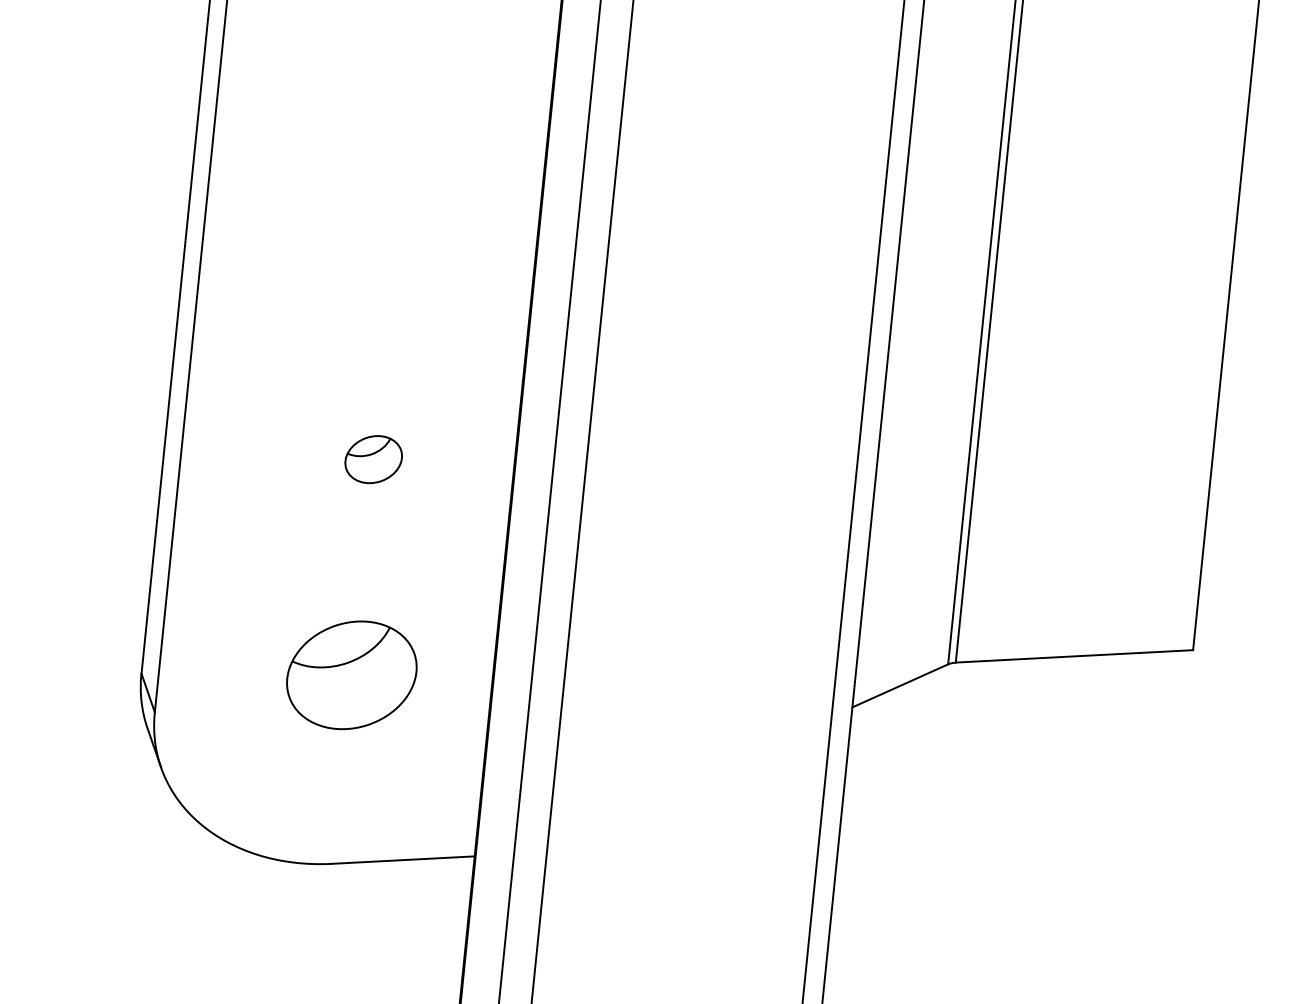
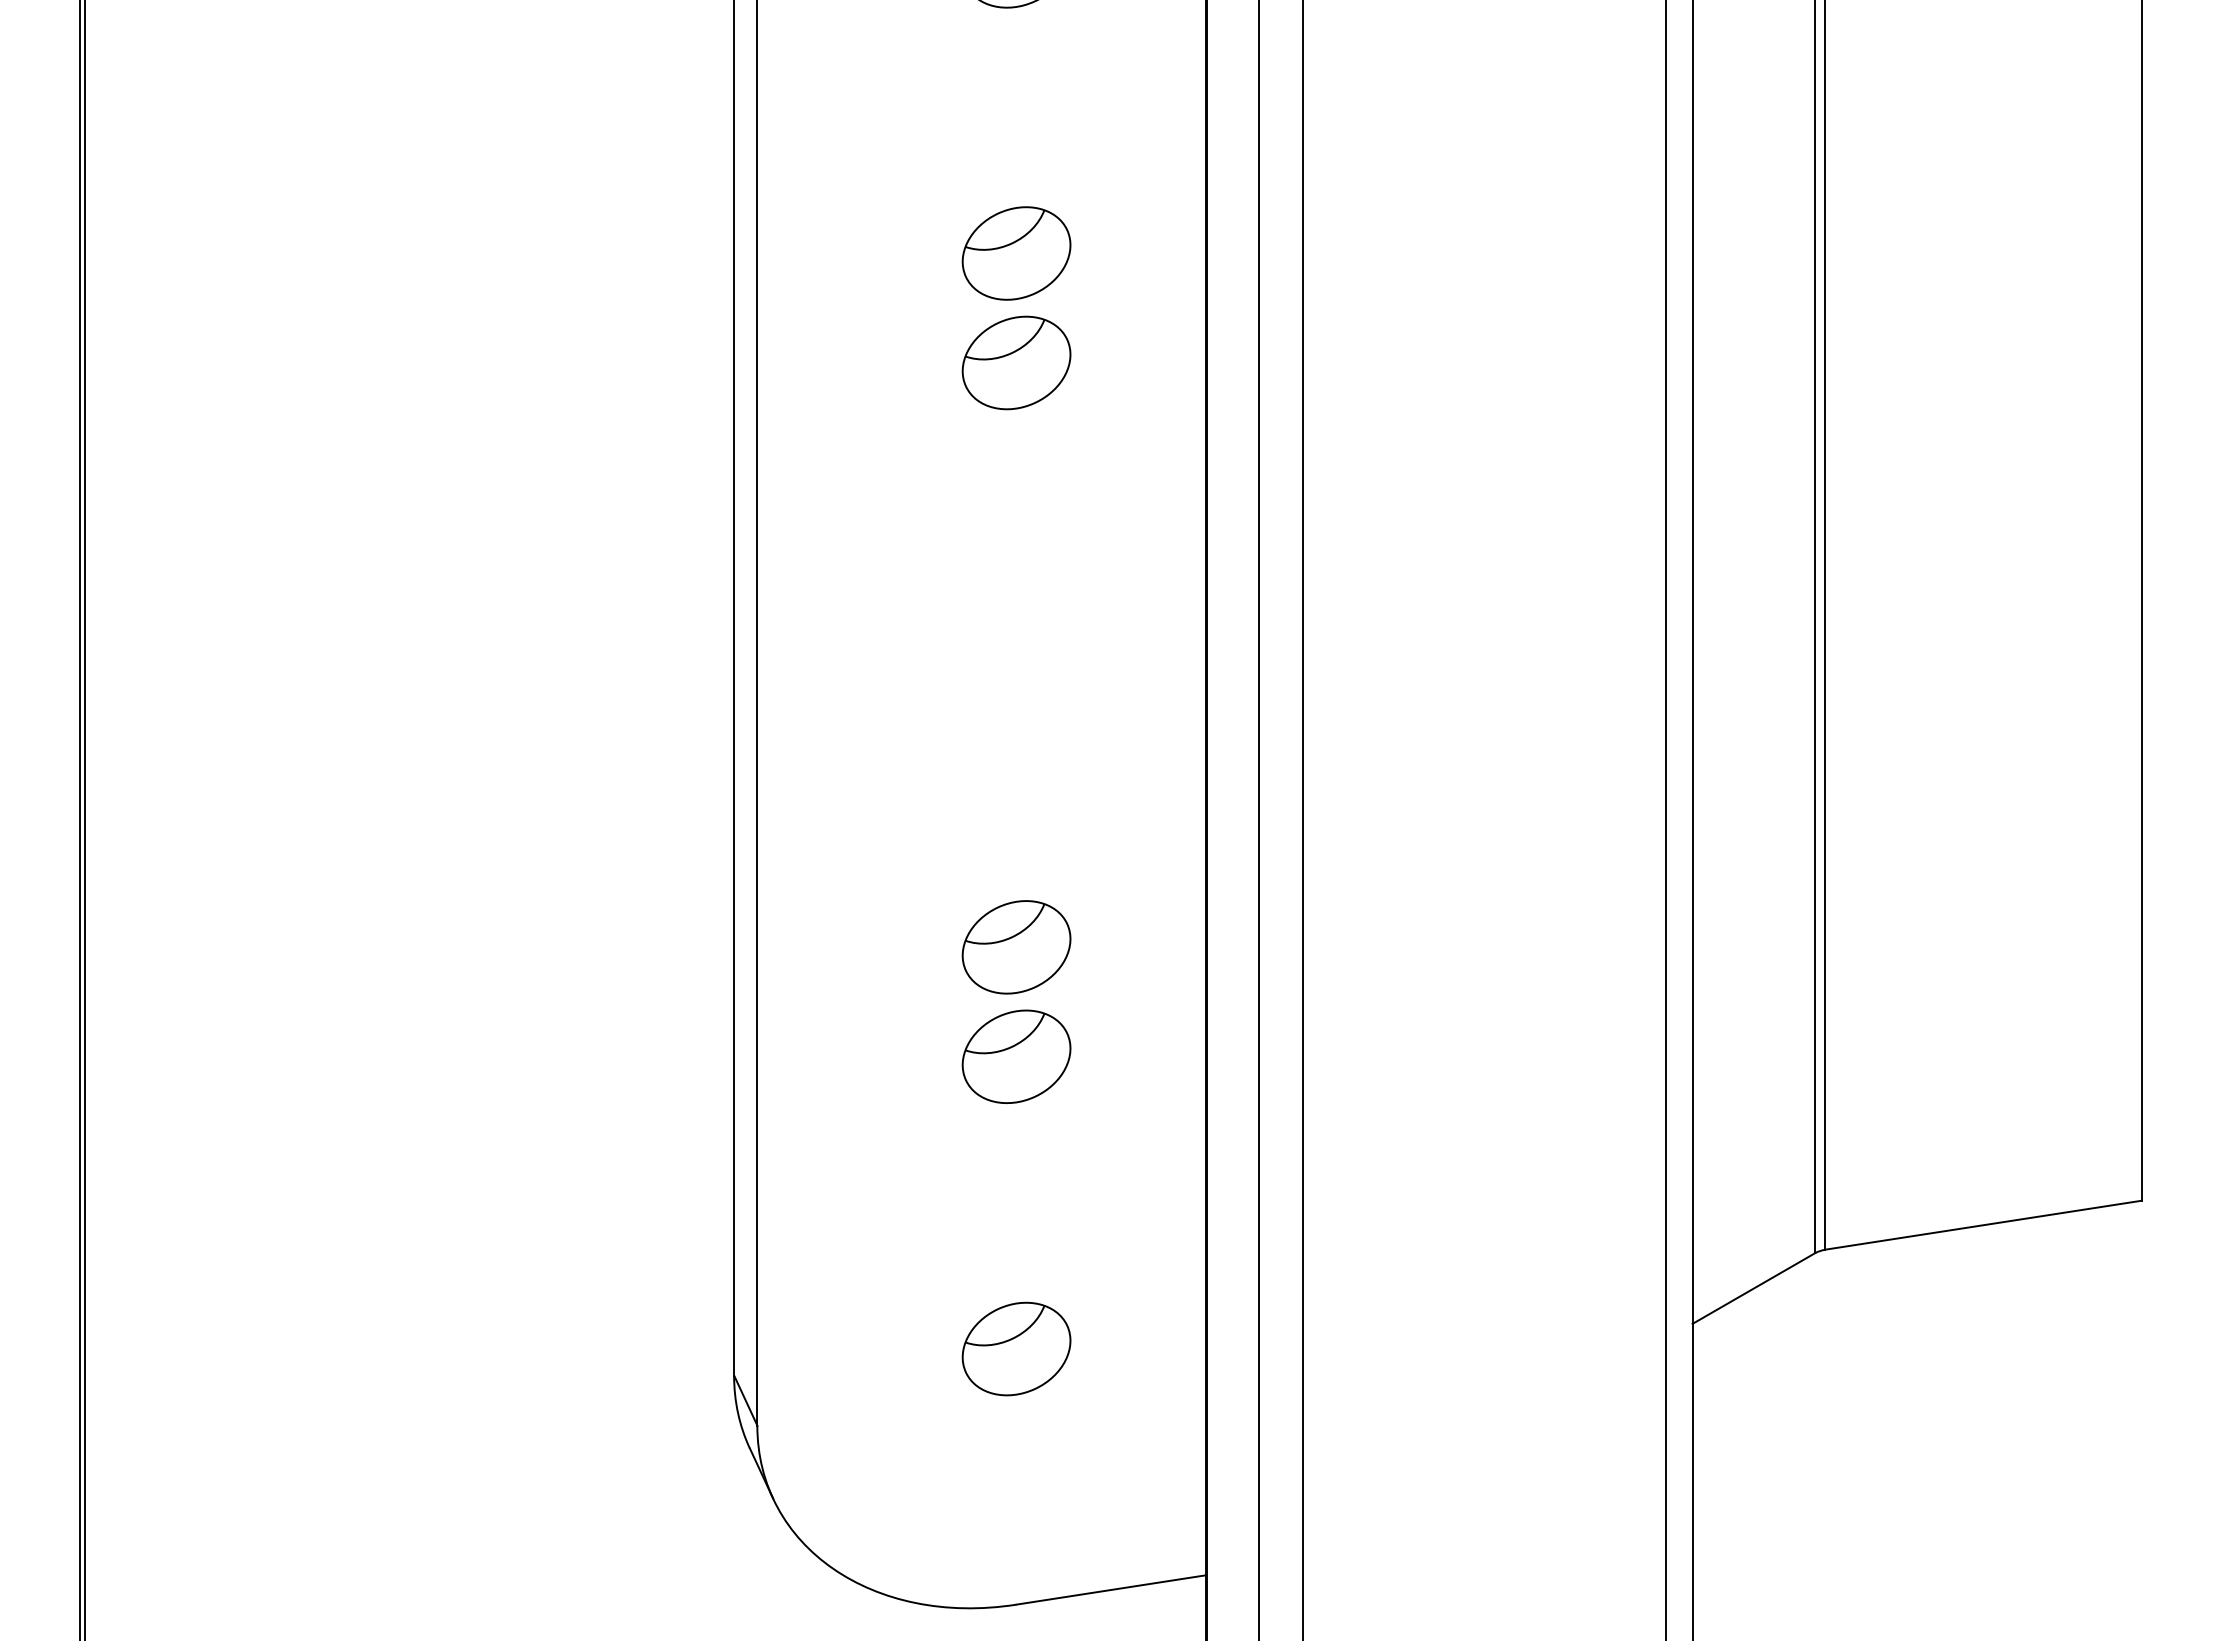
part: (381, 379) -> (1016, 947), added
part: (373, 459) -> (1016, 1056), size x1.43
part: (351, 674) -> (1016, 1348), size x0.62

